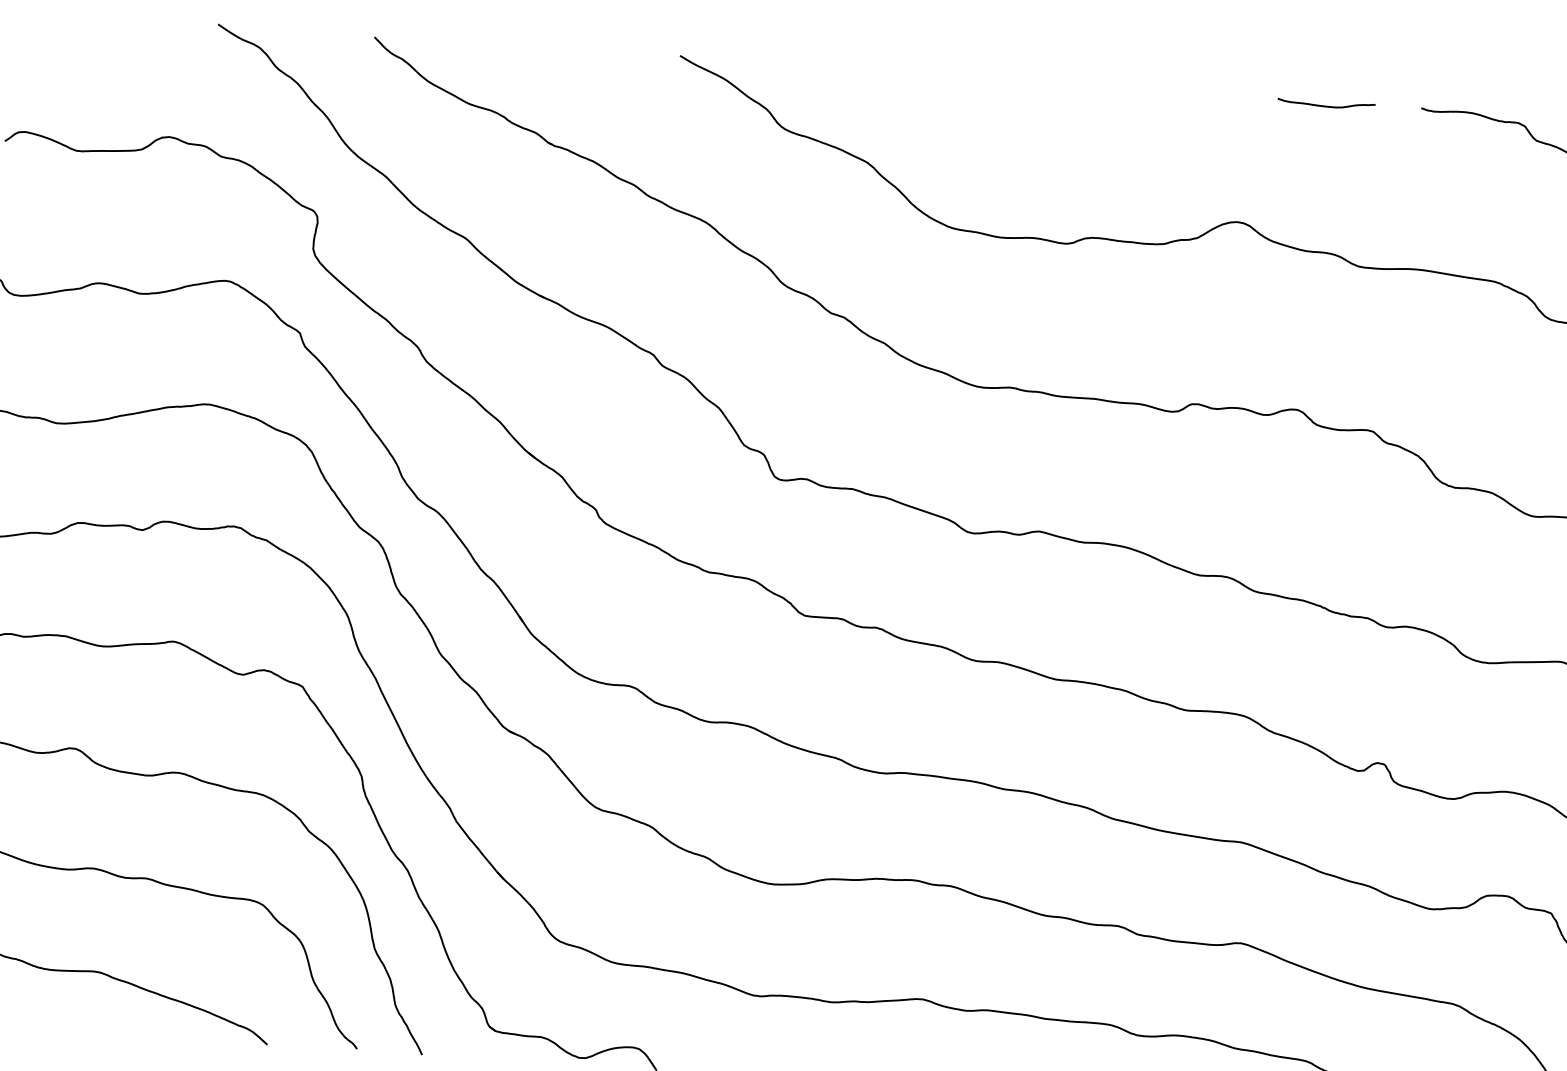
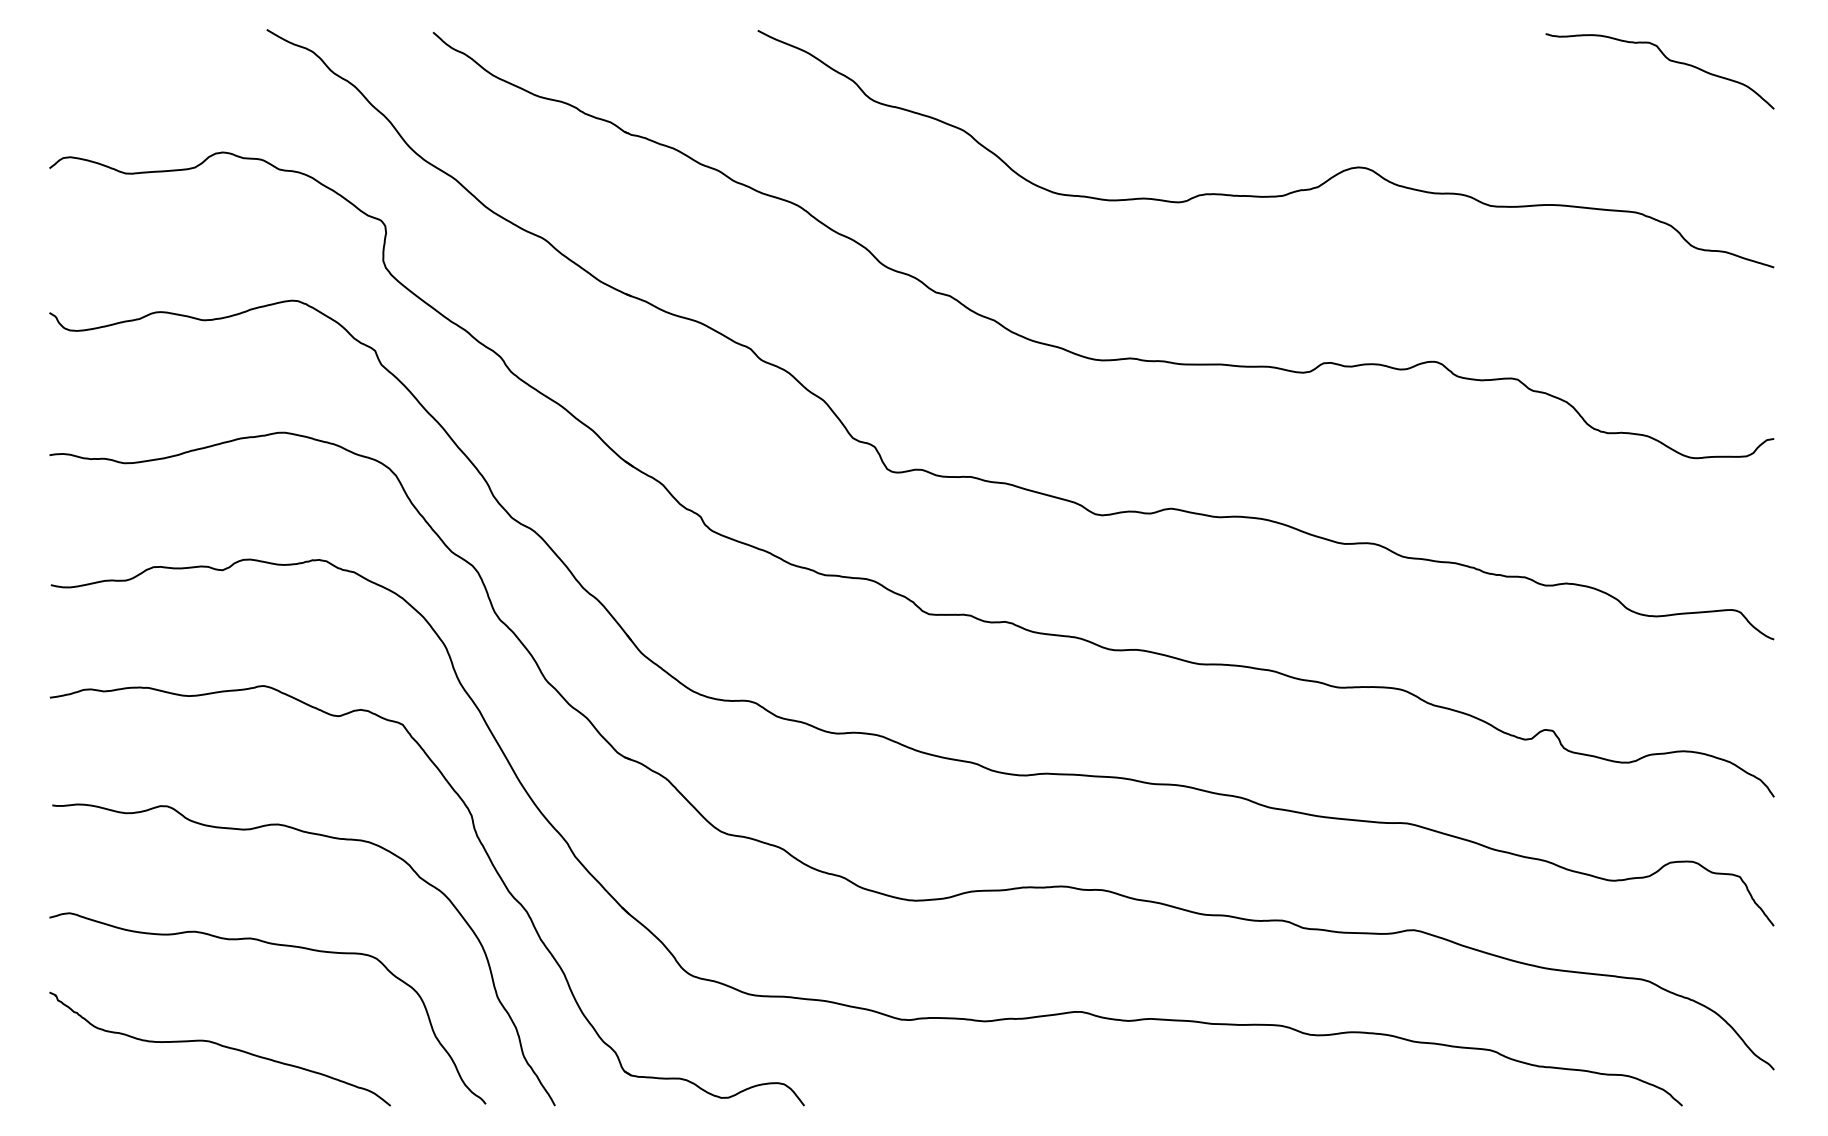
curve: (1326, 106) -> (1445, 38), removed

